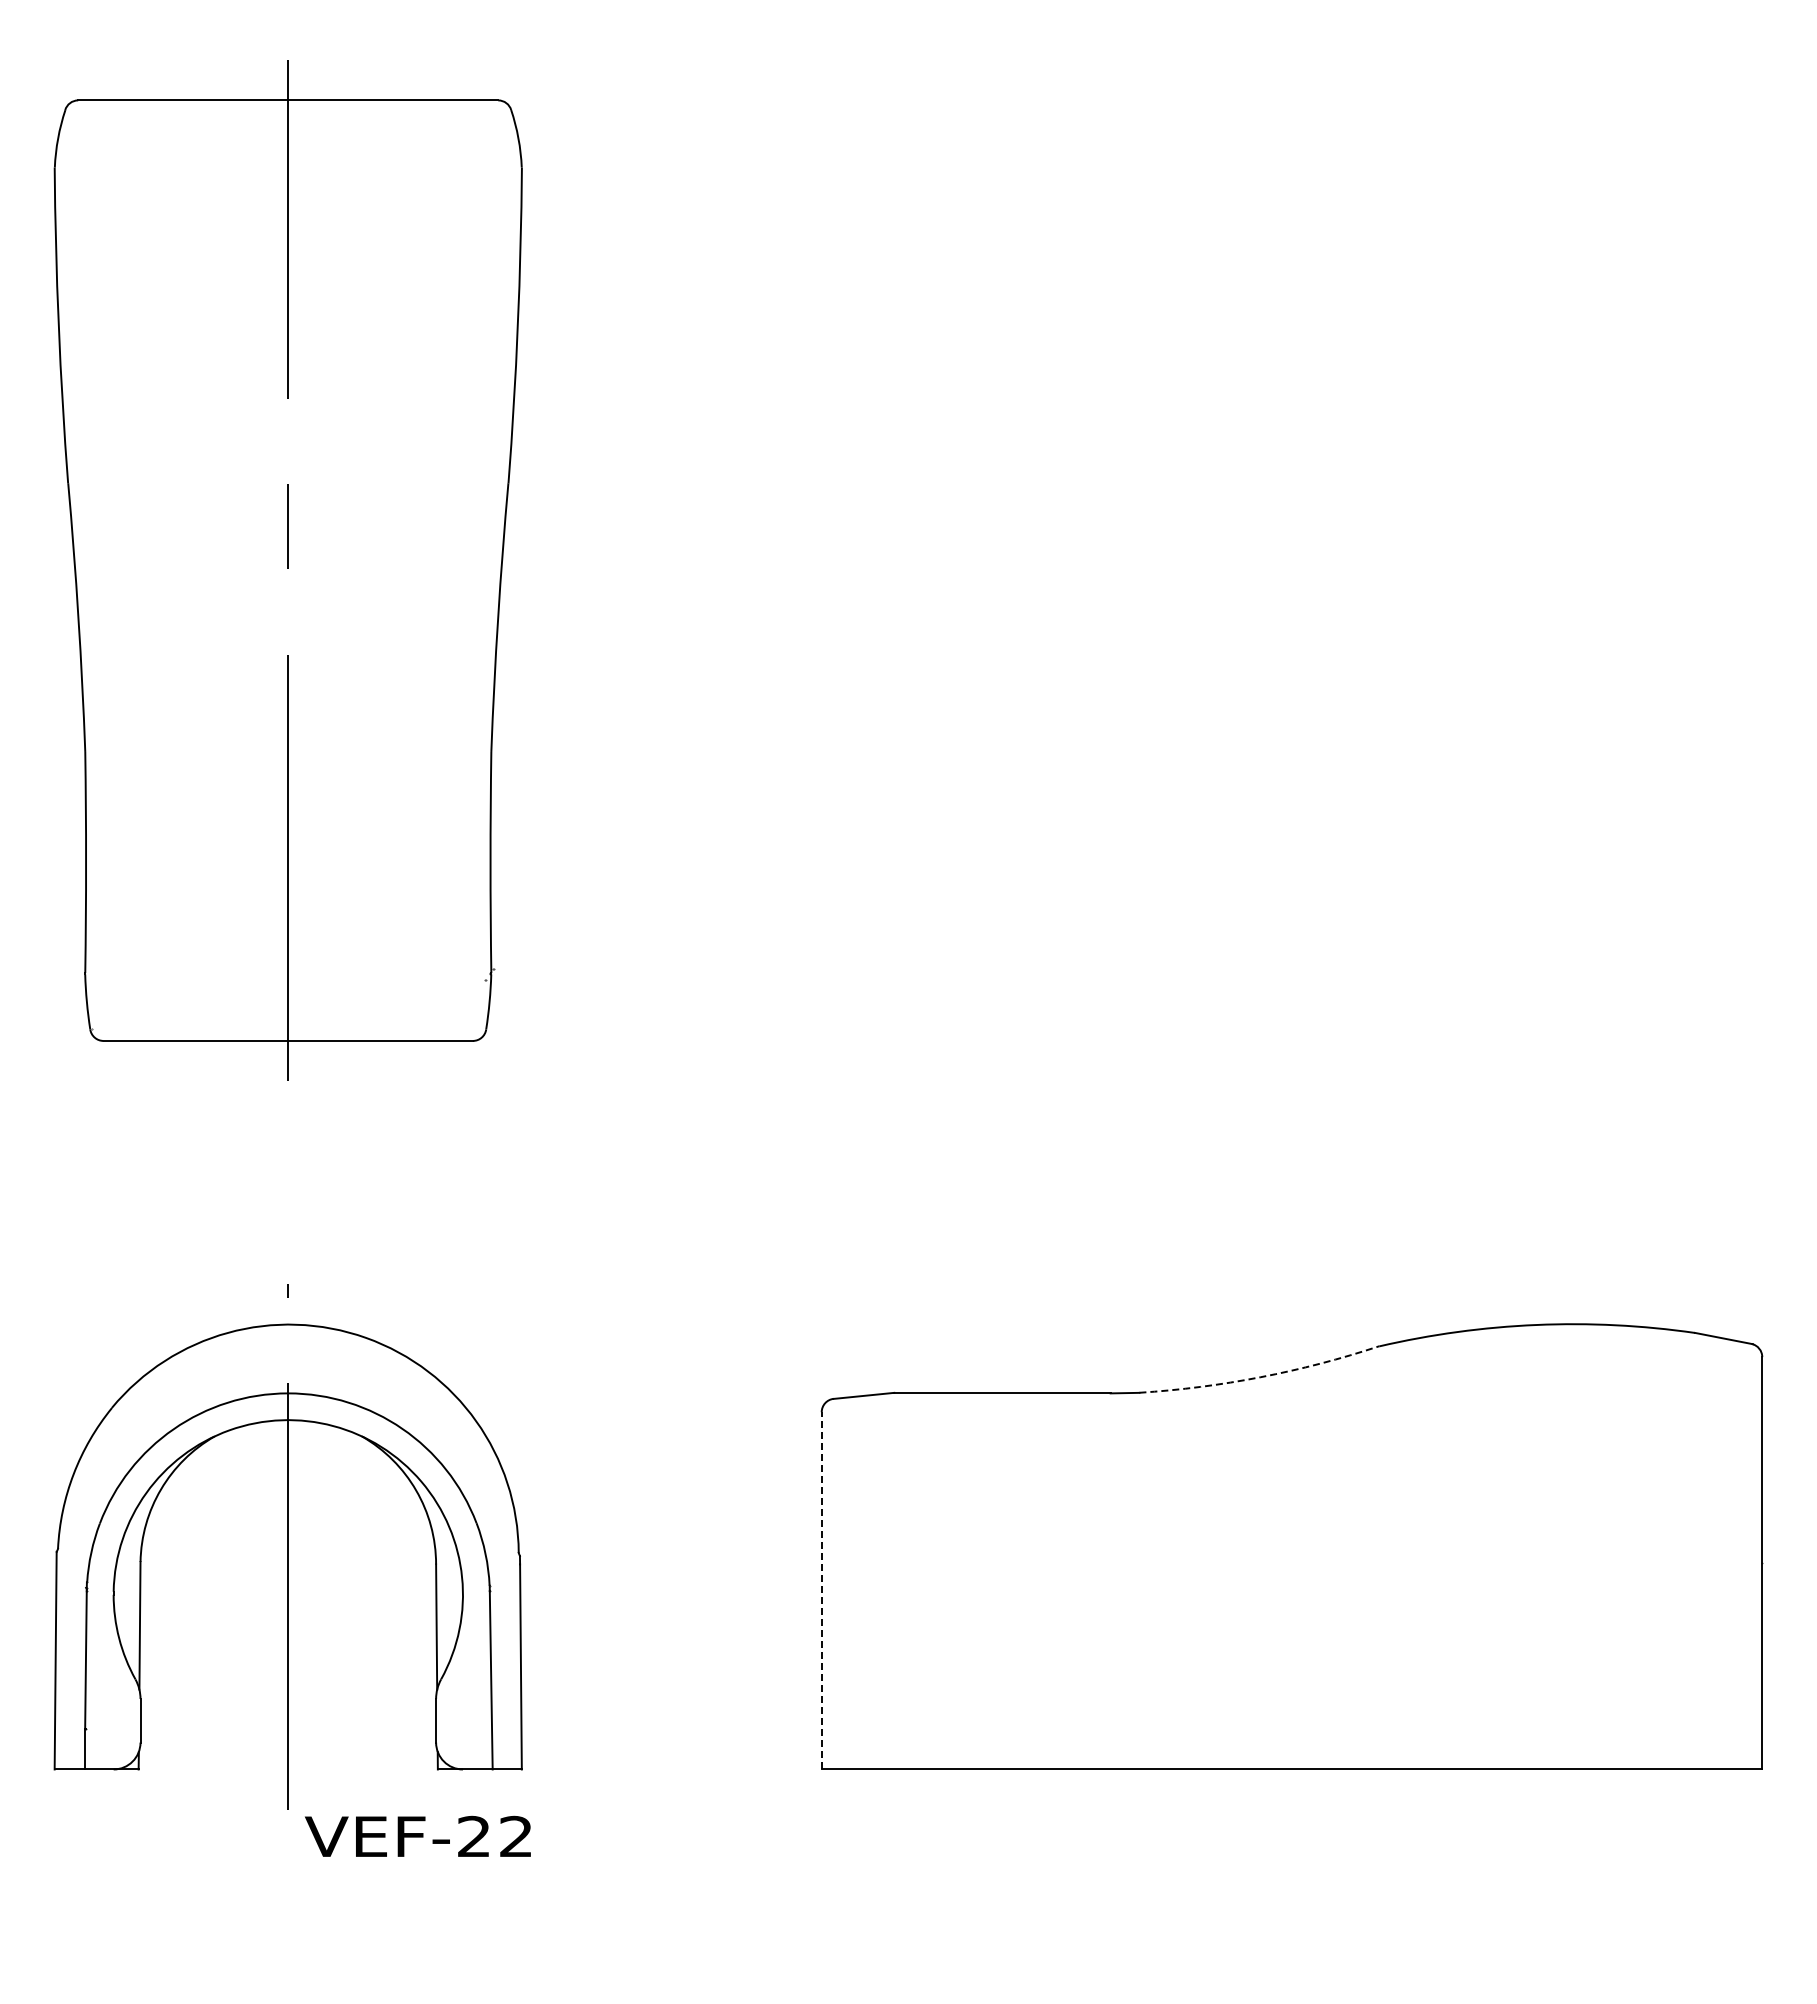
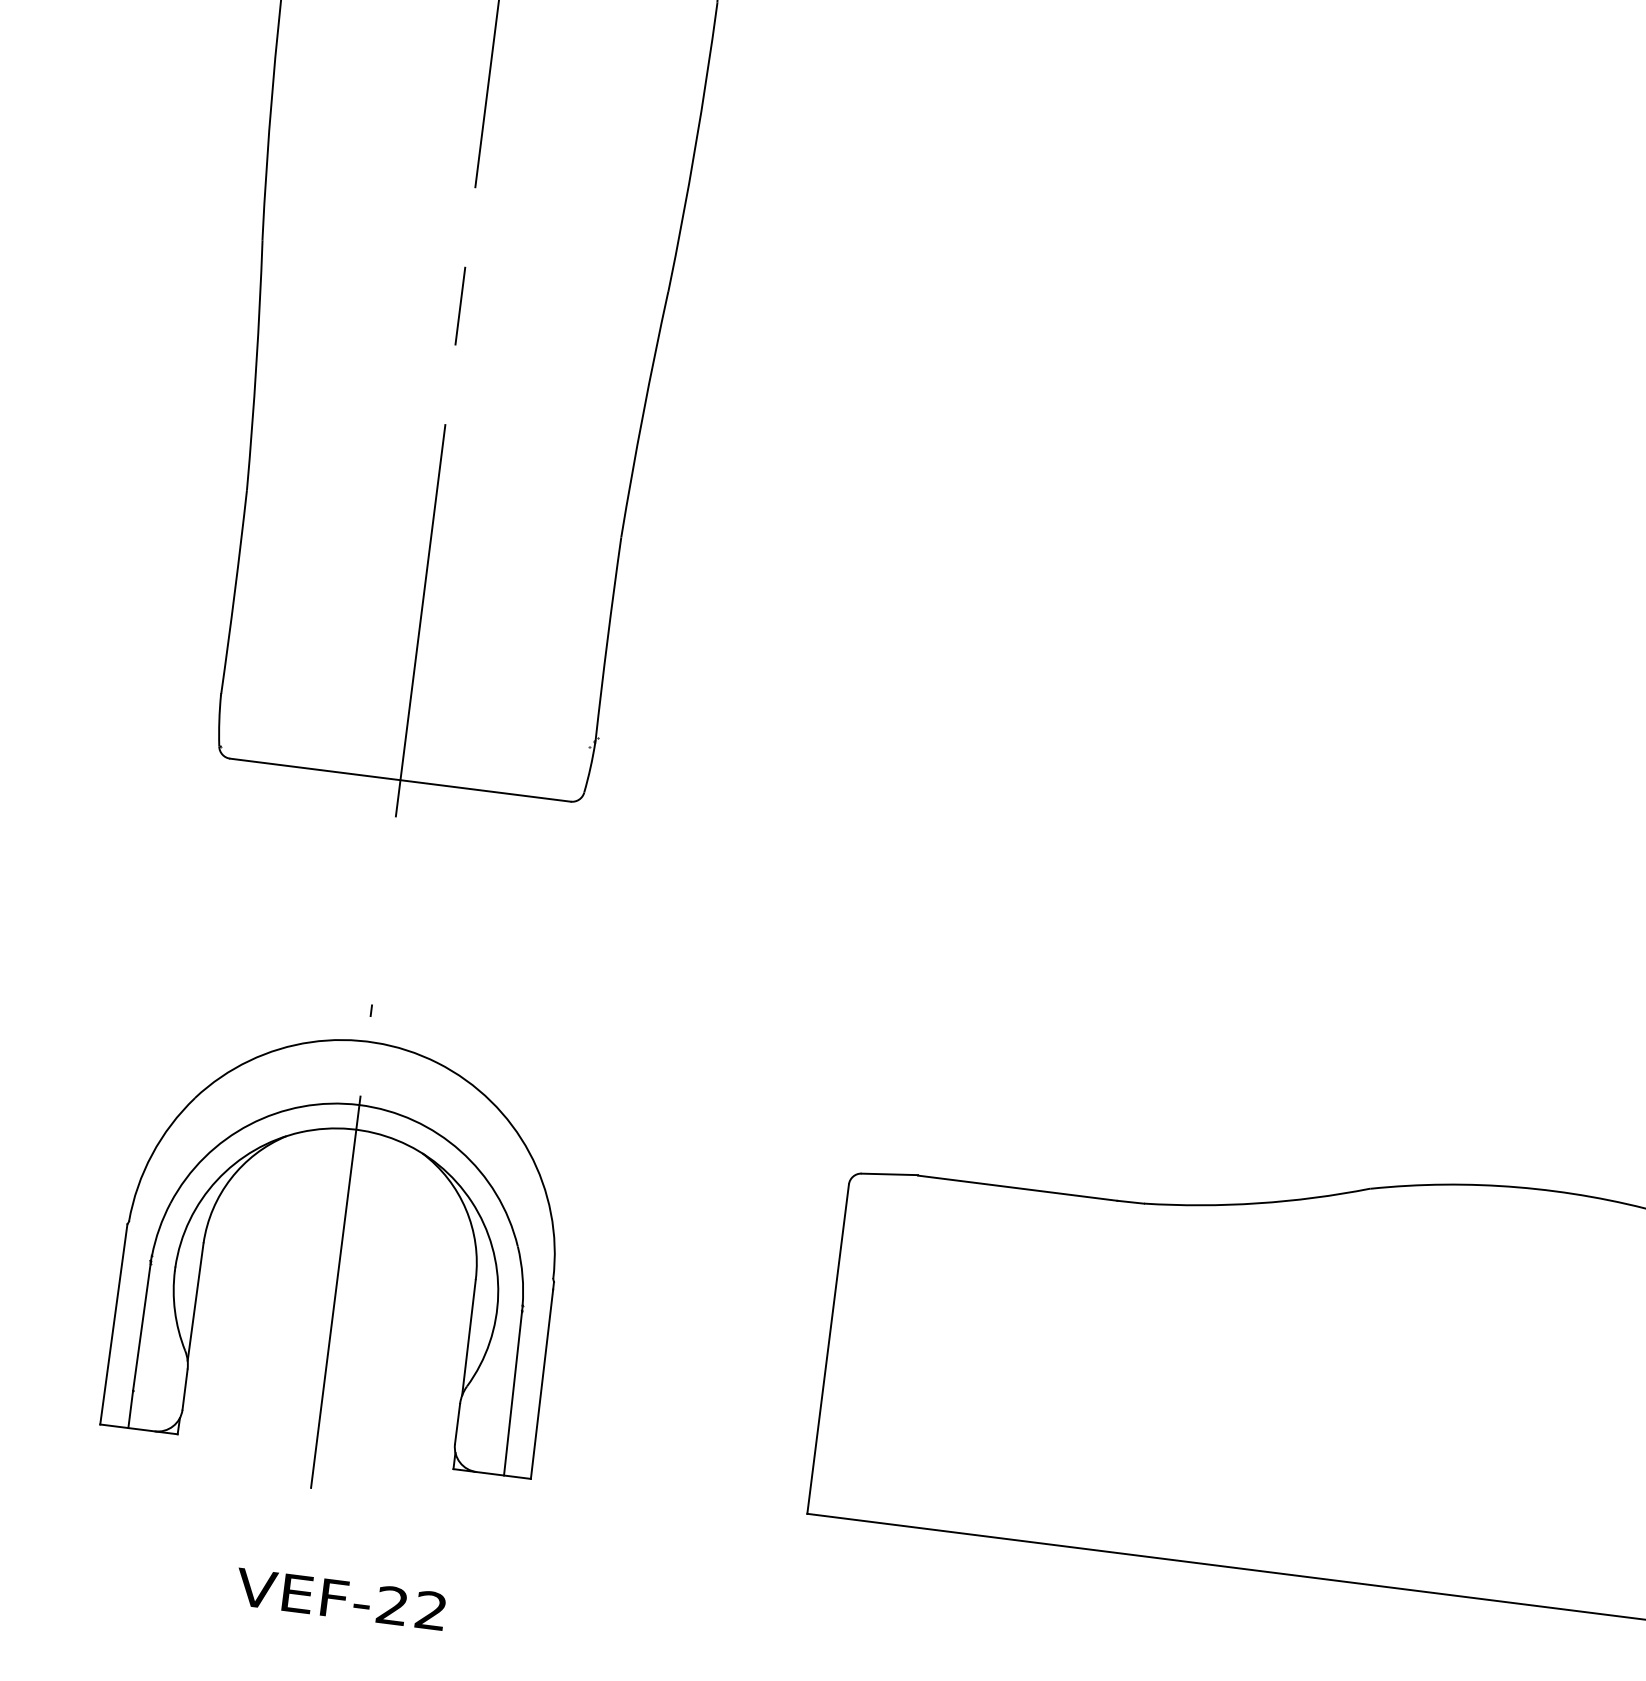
arc: (1260, 1377) -> (1257, 1203), dashed -> solid
line: (821, 1590) -> (827, 1348), dashed -> solid
text: (417, 1835) -> (340, 1598), moved

